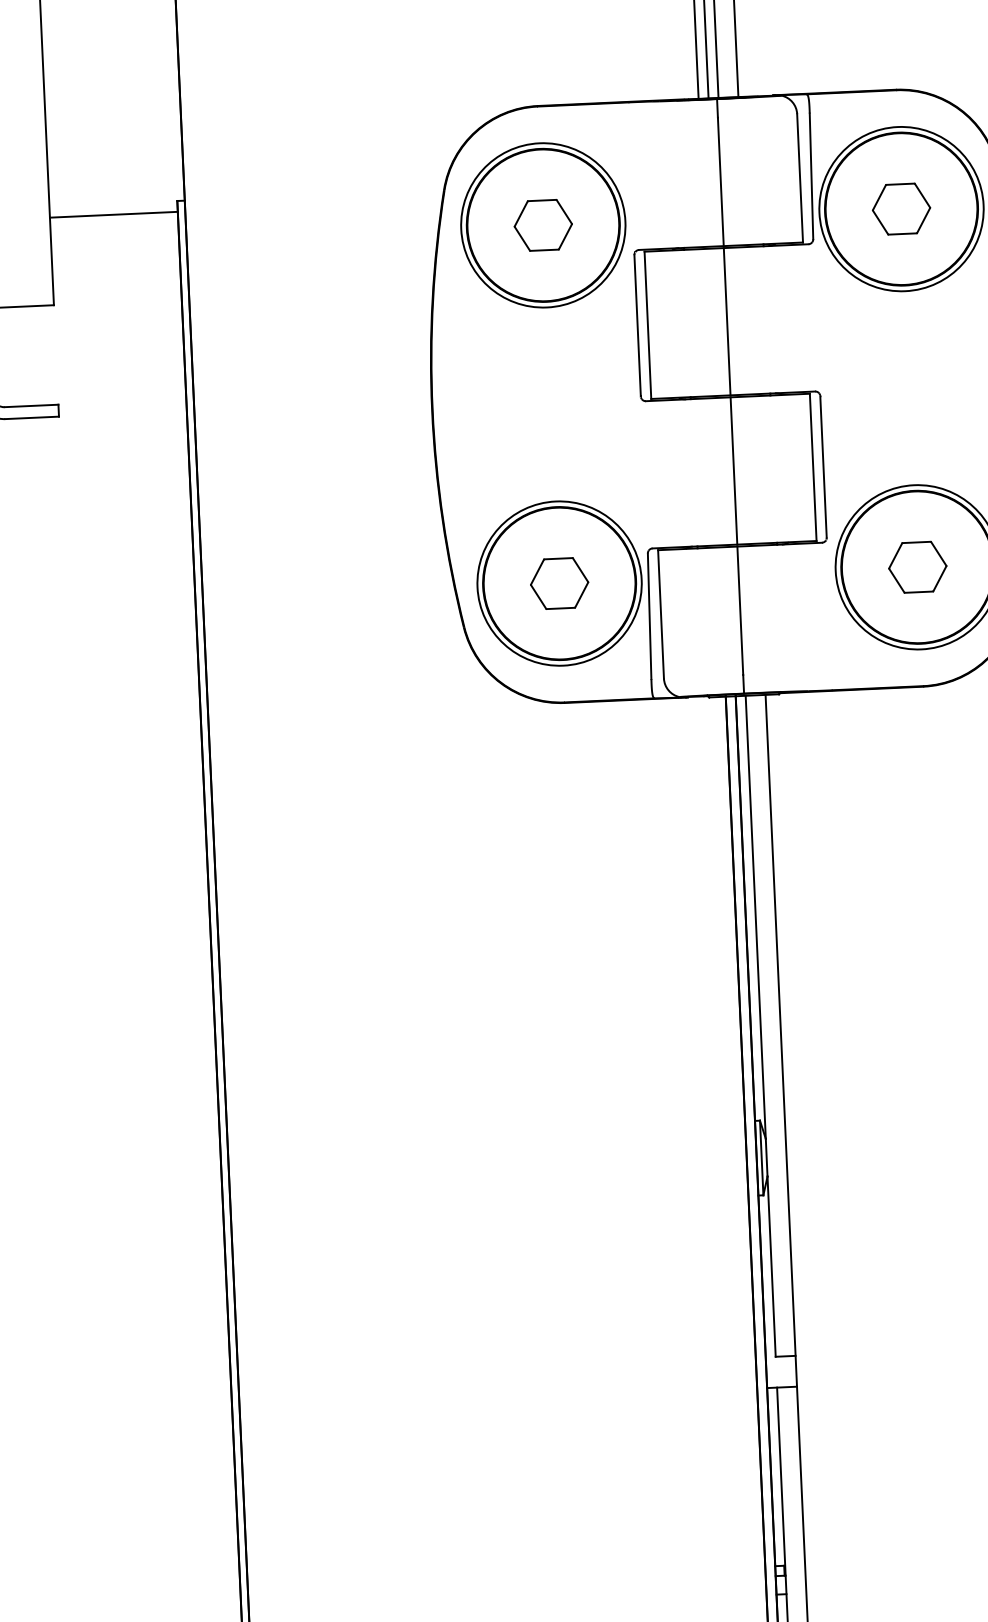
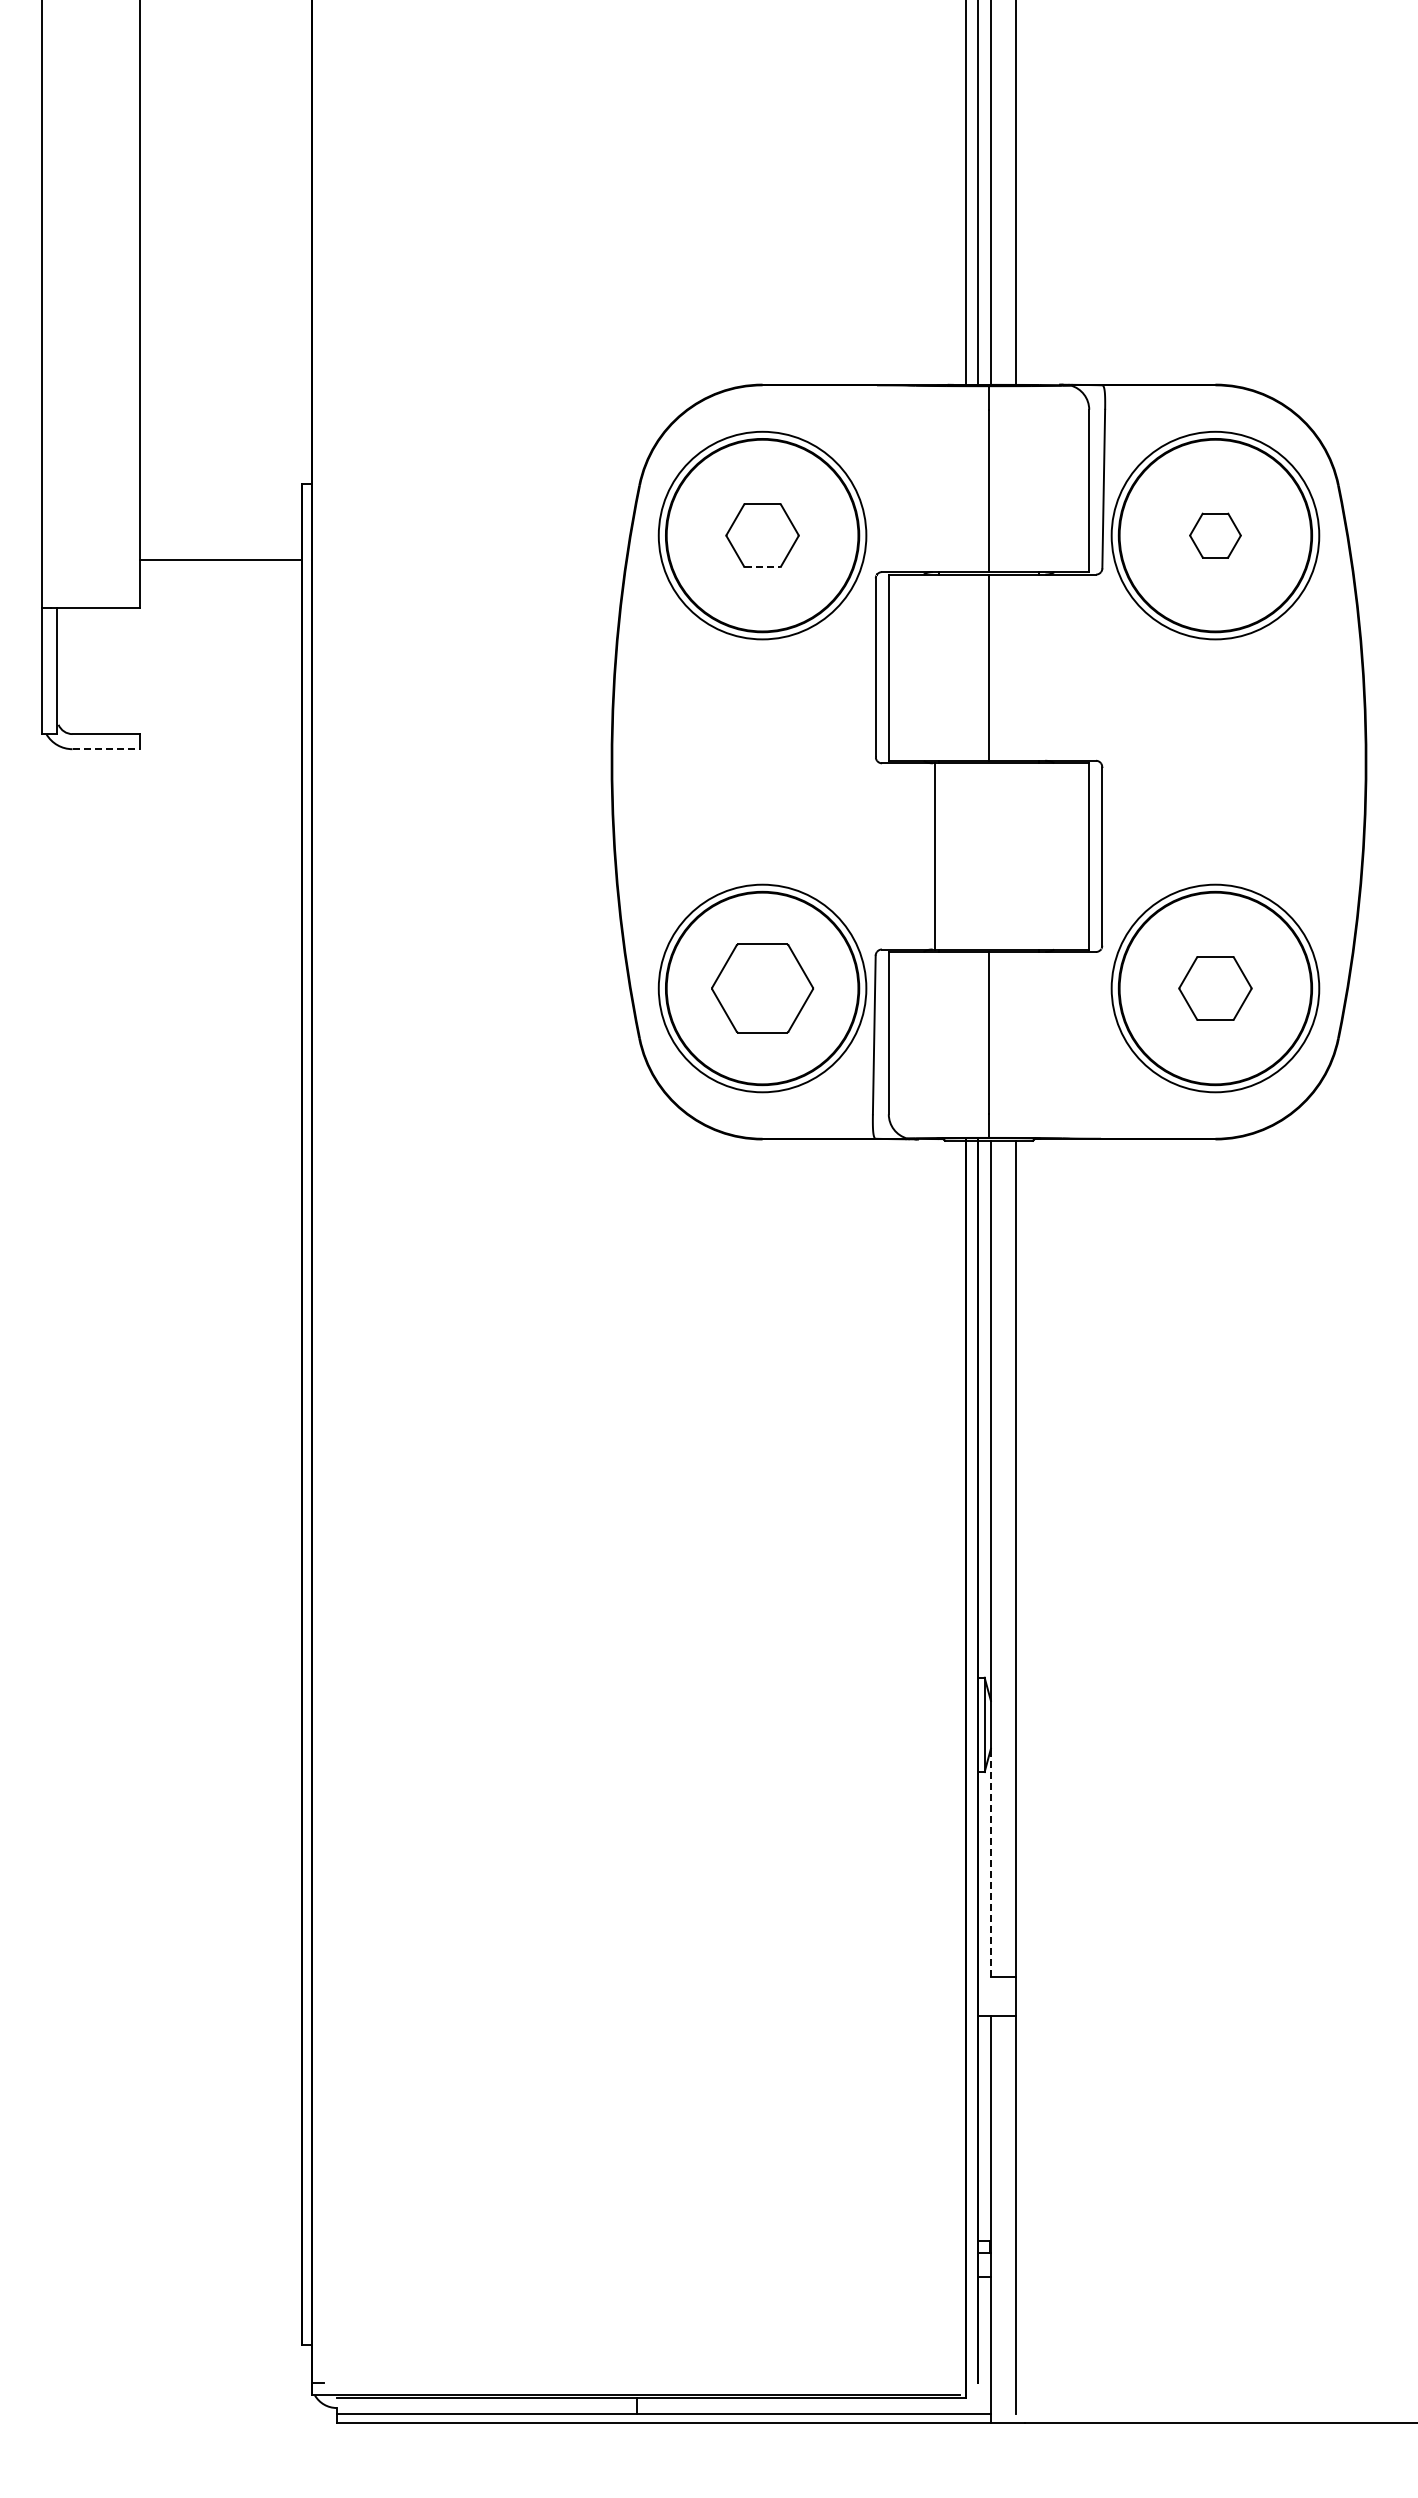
part: (901, 209) -> (1215, 535), size x0.7
line: (114, 214) -> (221, 559), moved
line: (545, 250) -> (763, 567), solid -> dashed
line: (32, 418) -> (106, 749), solid -> dashed
line: (734, 471) -> (935, 856), moved
part: (559, 583) -> (762, 988), size x1.4
line: (771, 1266) -> (990, 1862), solid -> dashed

